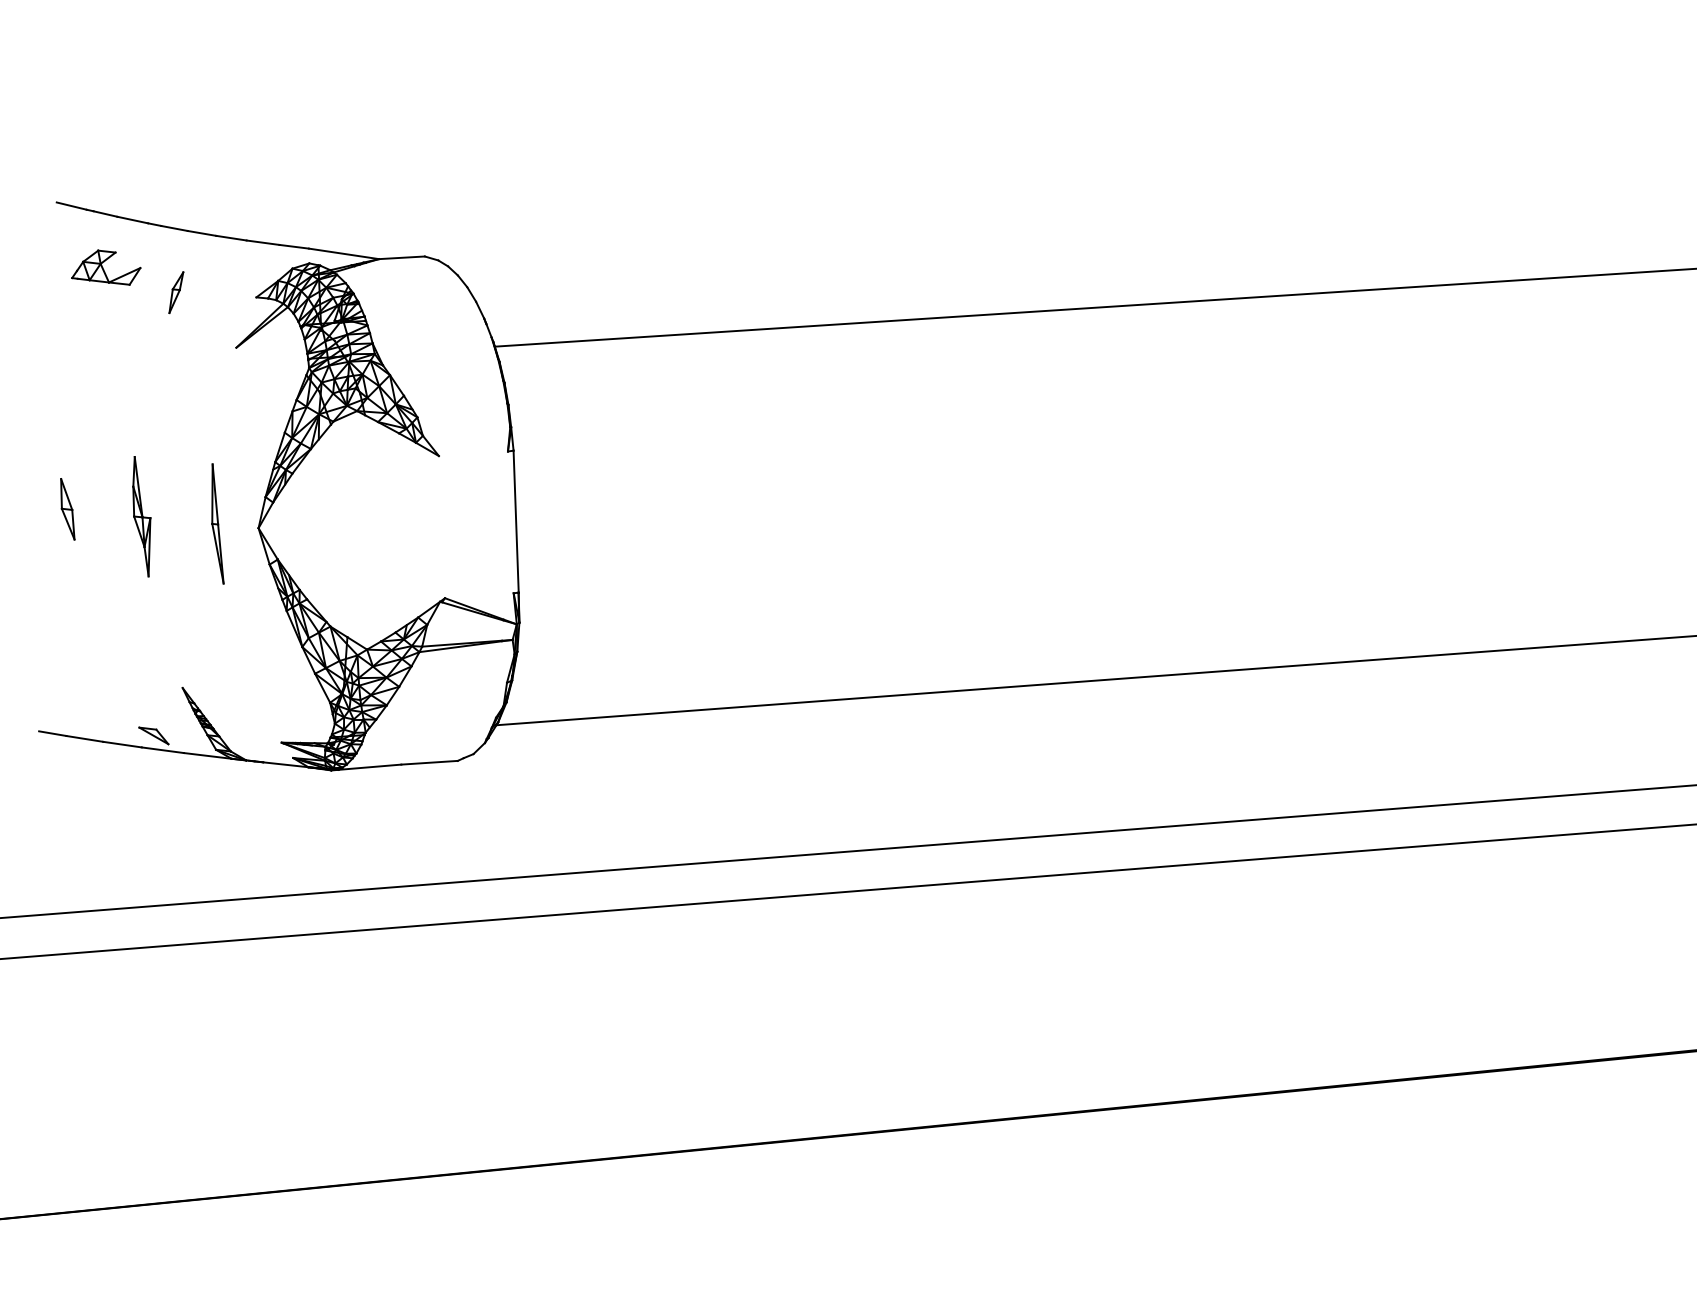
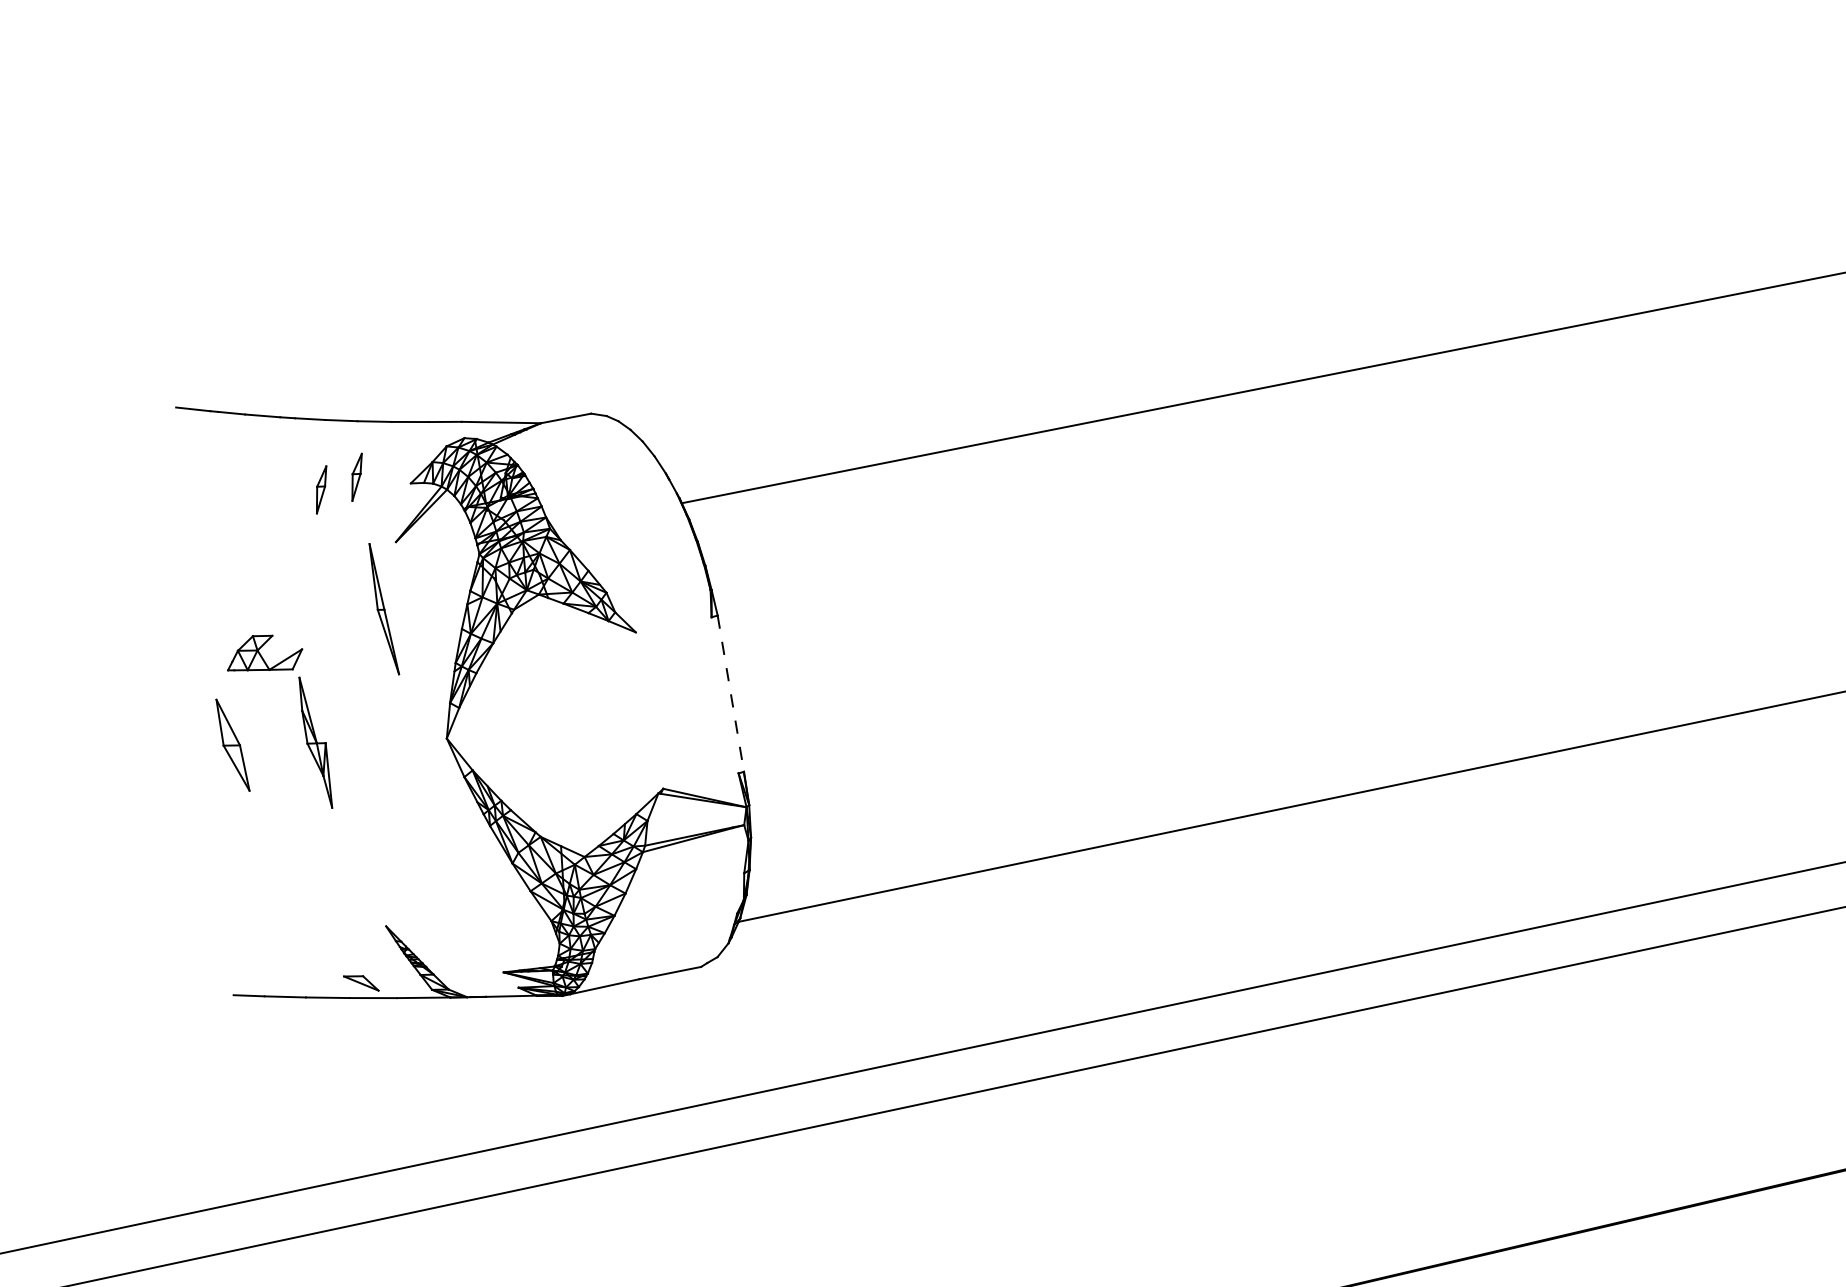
part: (106, 267) -> (264, 653), moved
part: (209, 285) -> (357, 477), added
part: (67, 509) -> (232, 745), size x1.4
line: (516, 522) -> (731, 694), solid -> dashed
part: (217, 523) -> (383, 608), moved

